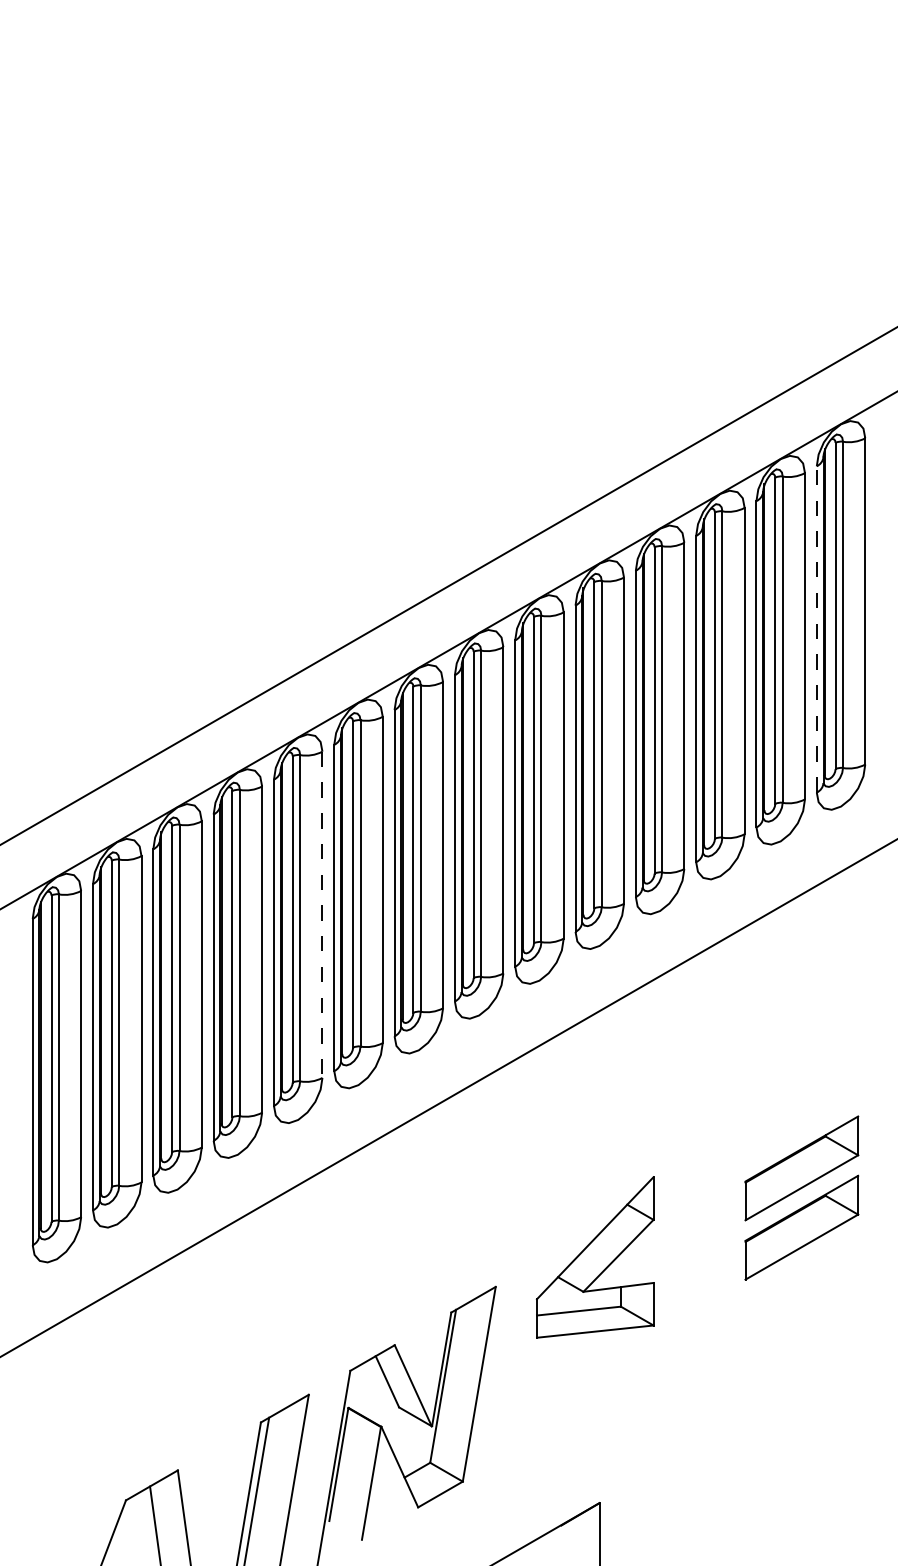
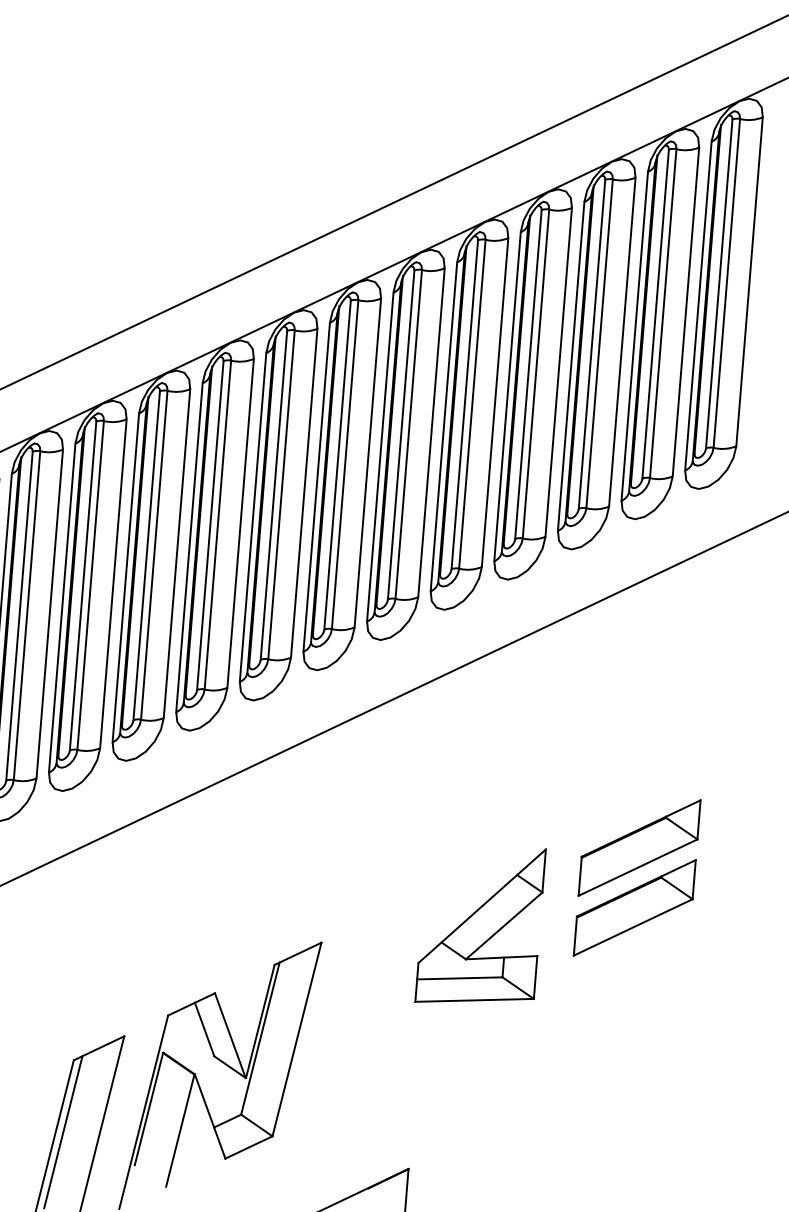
line: (816, 628) -> (698, 305), dashed -> solid
line: (322, 915) -> (176, 554), dashed -> solid
part: (594, 1257) -> (479, 925), moved

